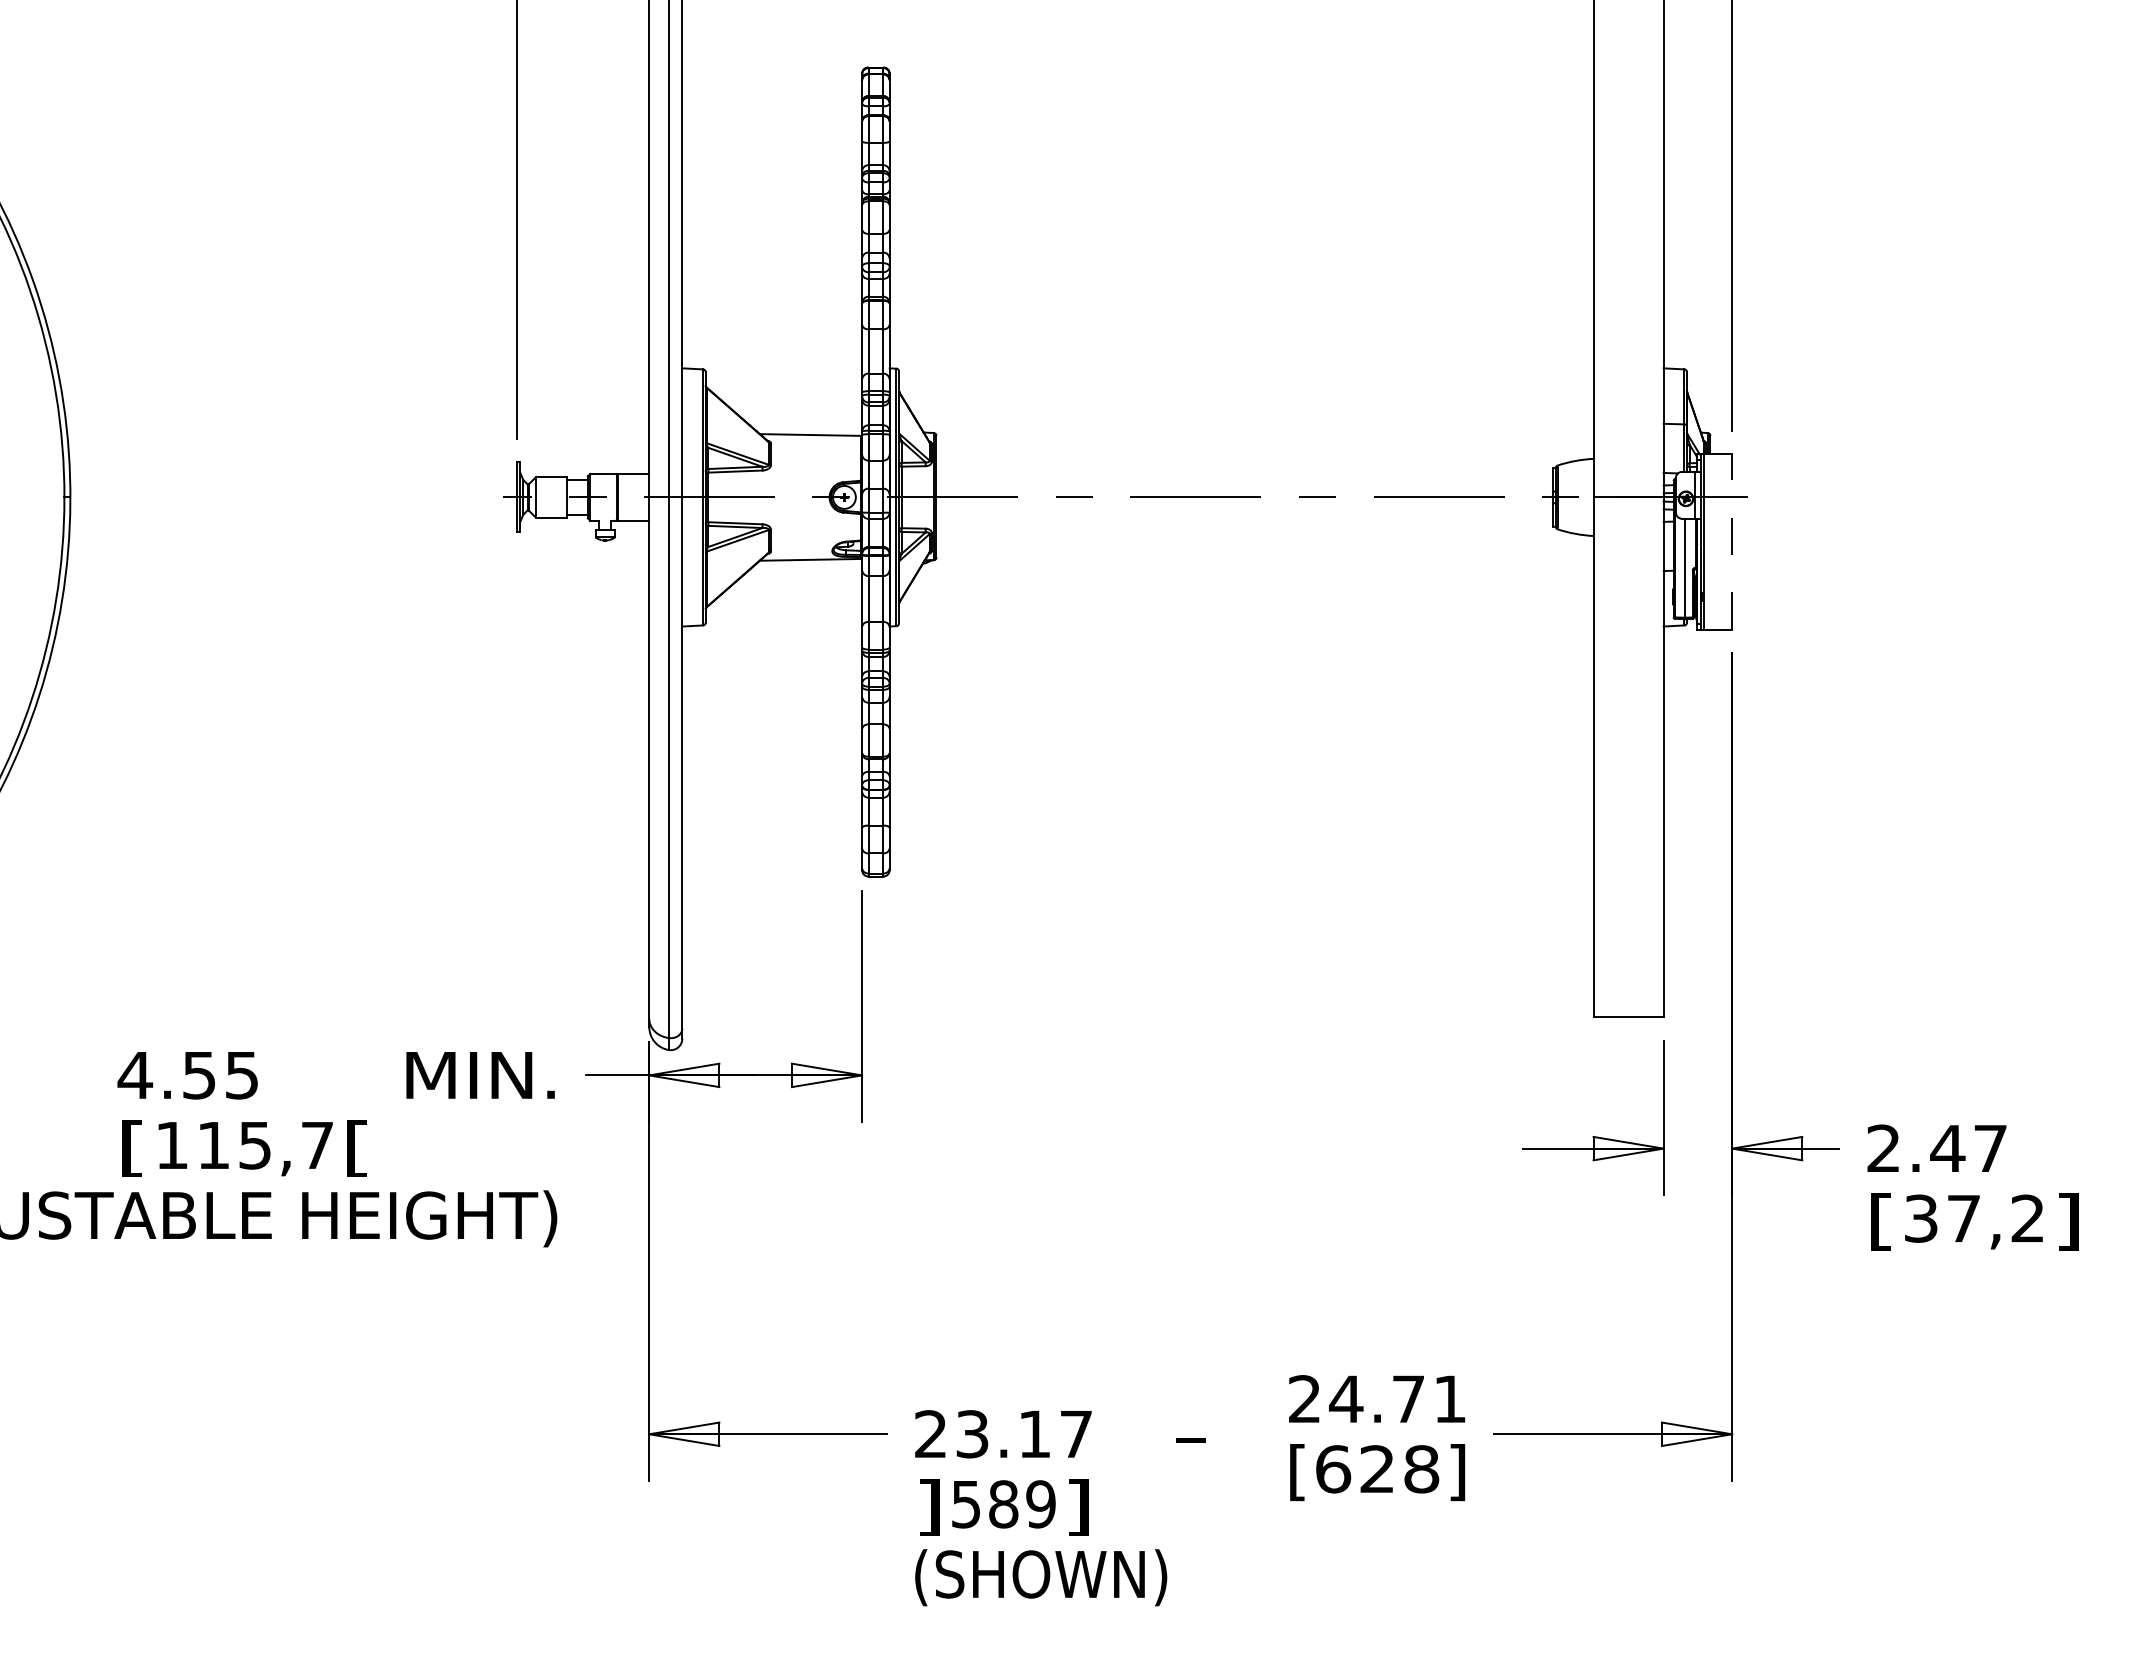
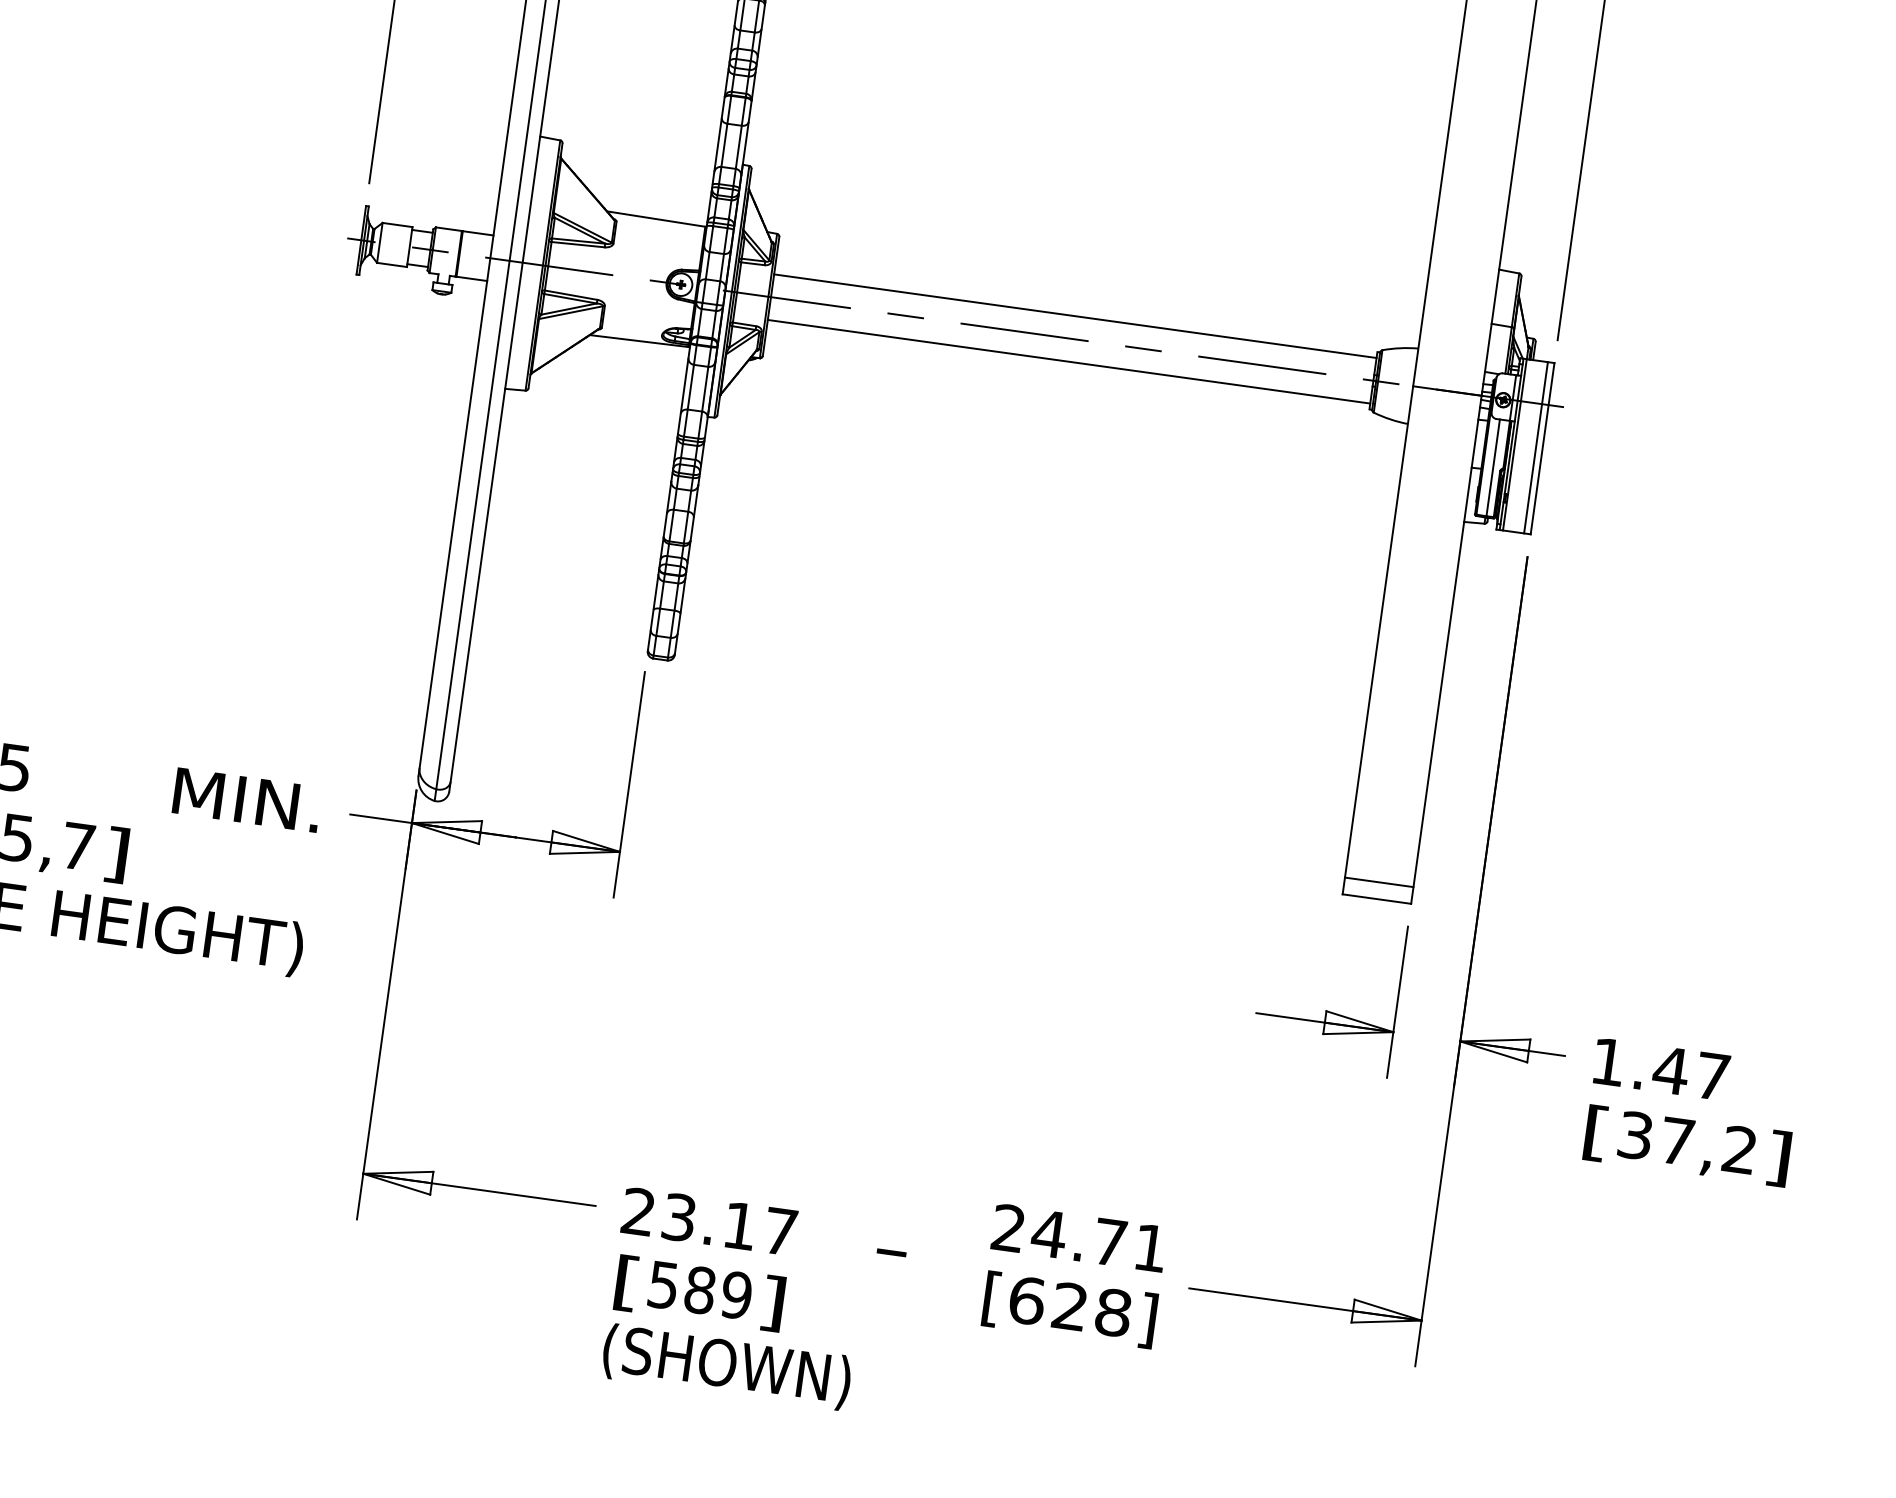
line: (1244, 474) -> (1075, 316), added
line: (1244, 520) -> (1068, 361), added
line: (1725, 541) -> (1536, 447), added
line: (1732, 542) -> (1542, 449), dashed -> solid
line: (1628, 1000) -> (1379, 882), added
text: (1883, 1147) -> (1608, 1060), 2.47 -> 1.47
text: (357, 1148) -> (116, 854), [ -> ]
text: (929, 1507) -> (627, 1283), ] -> [

